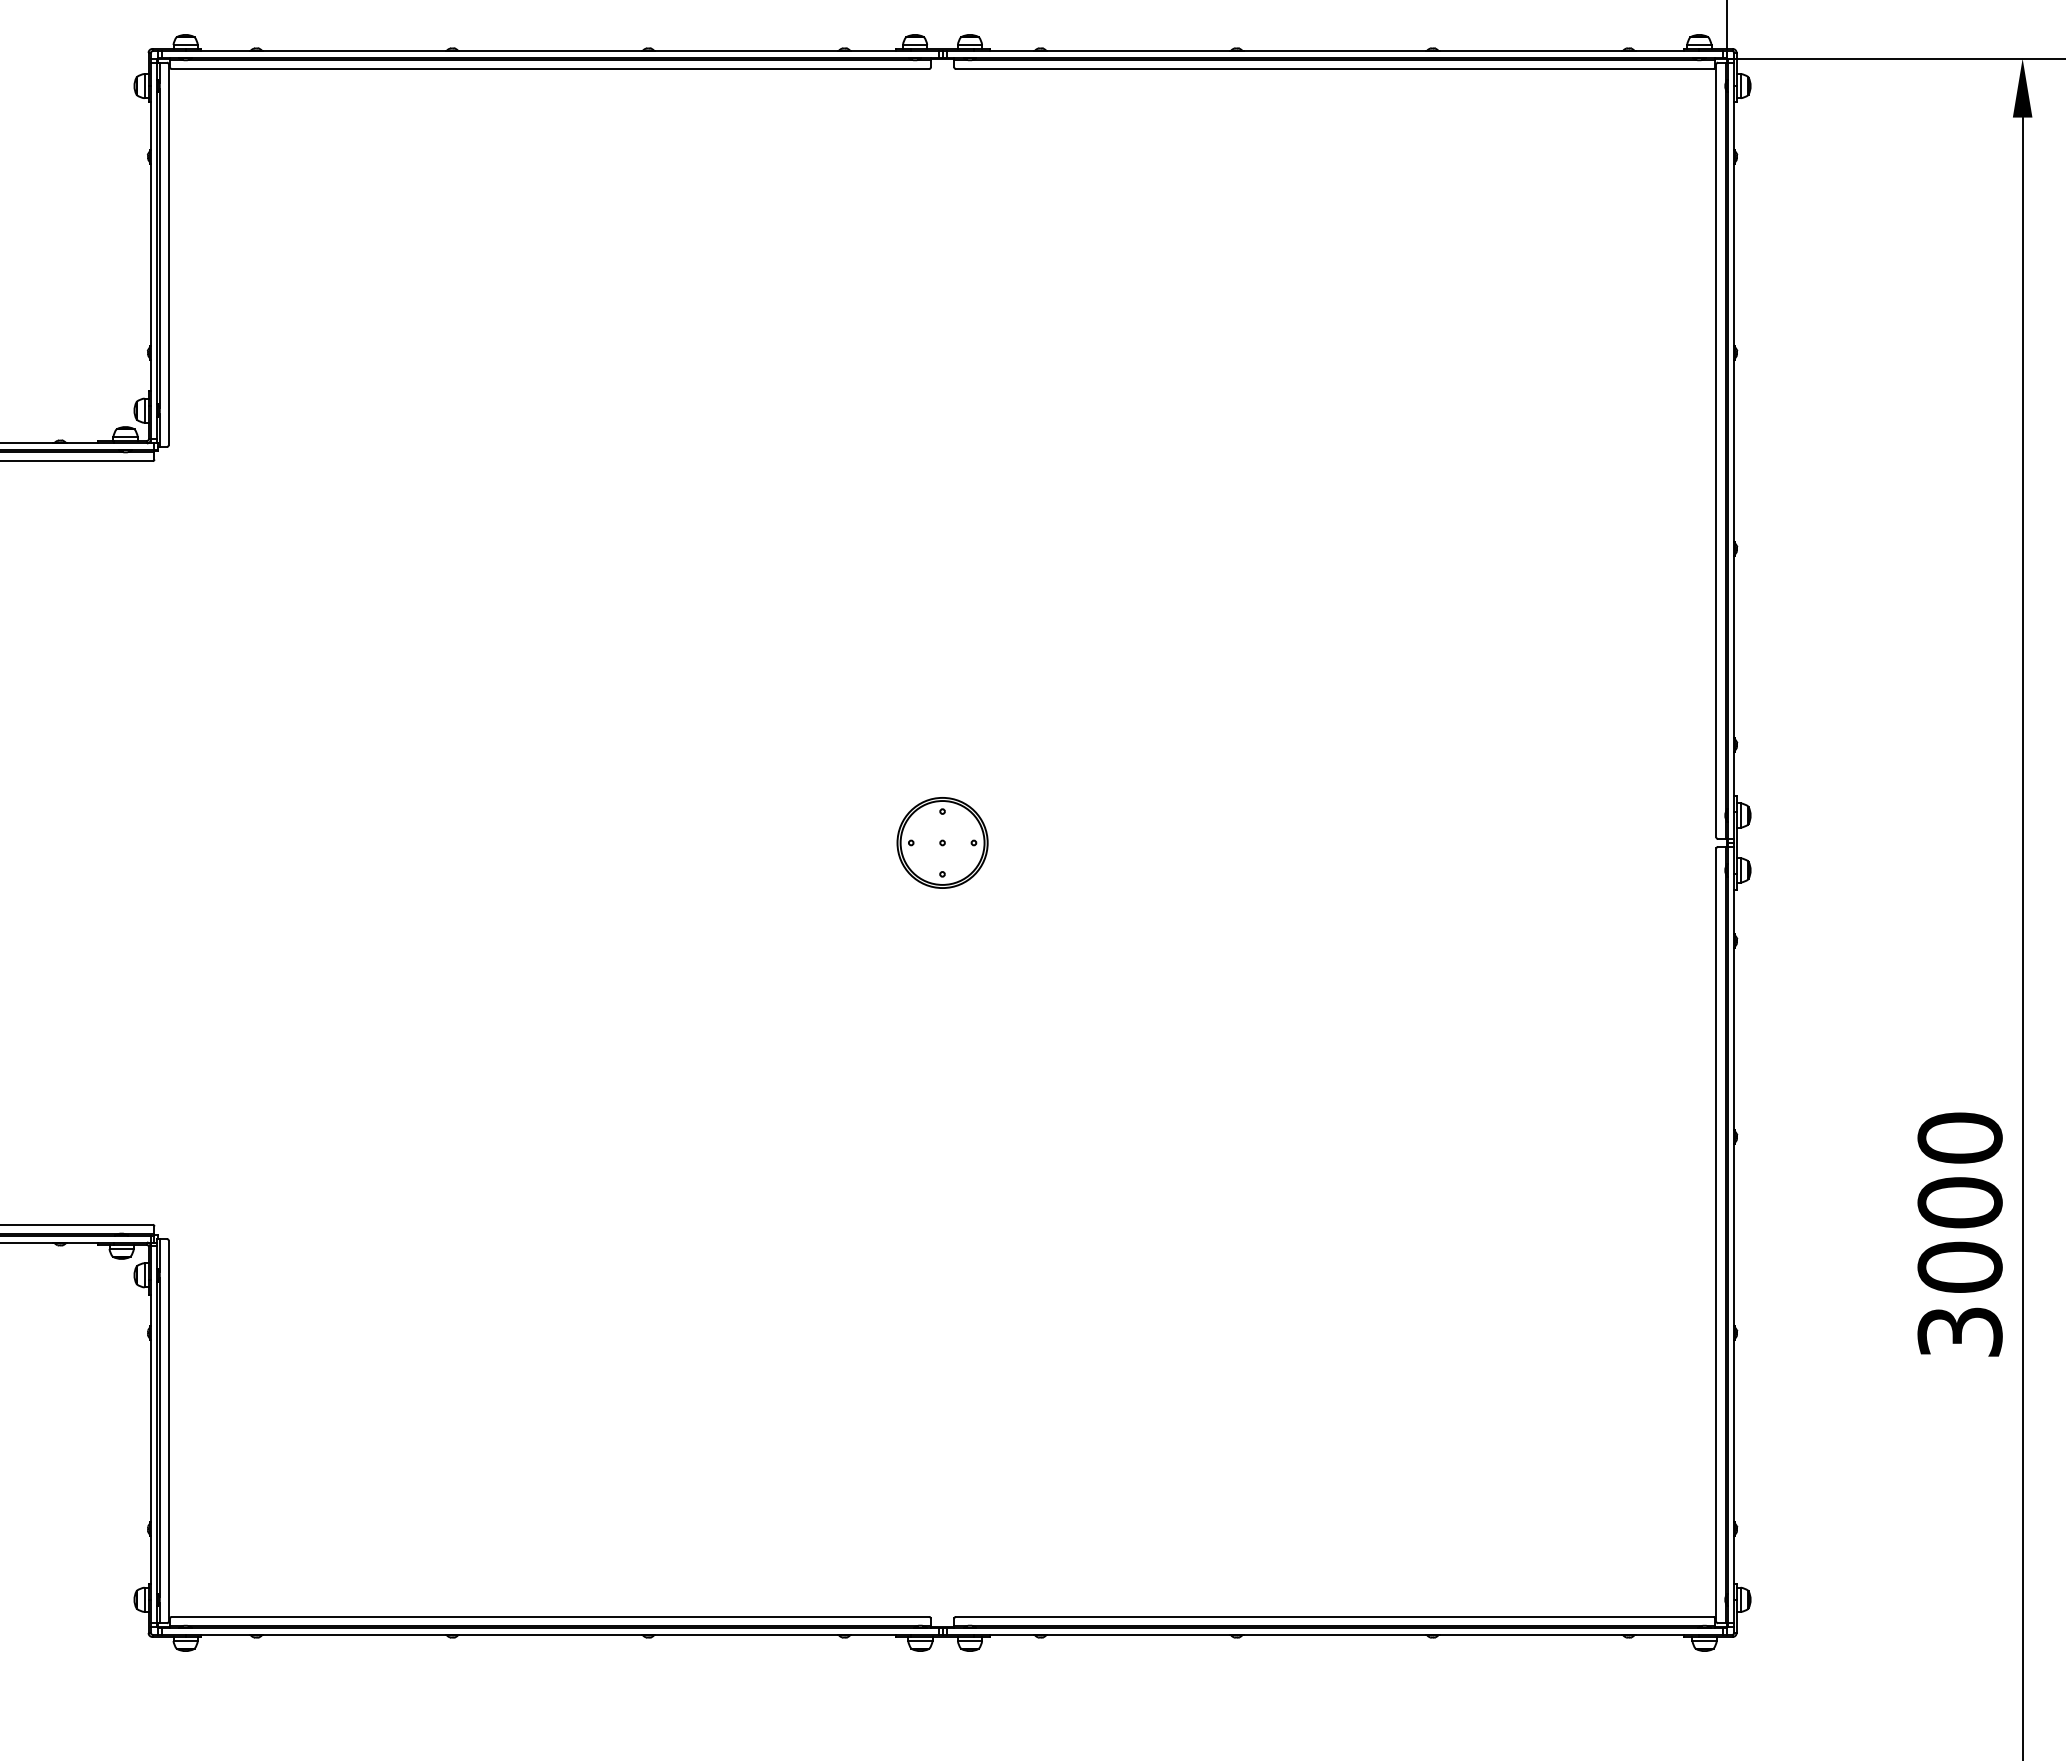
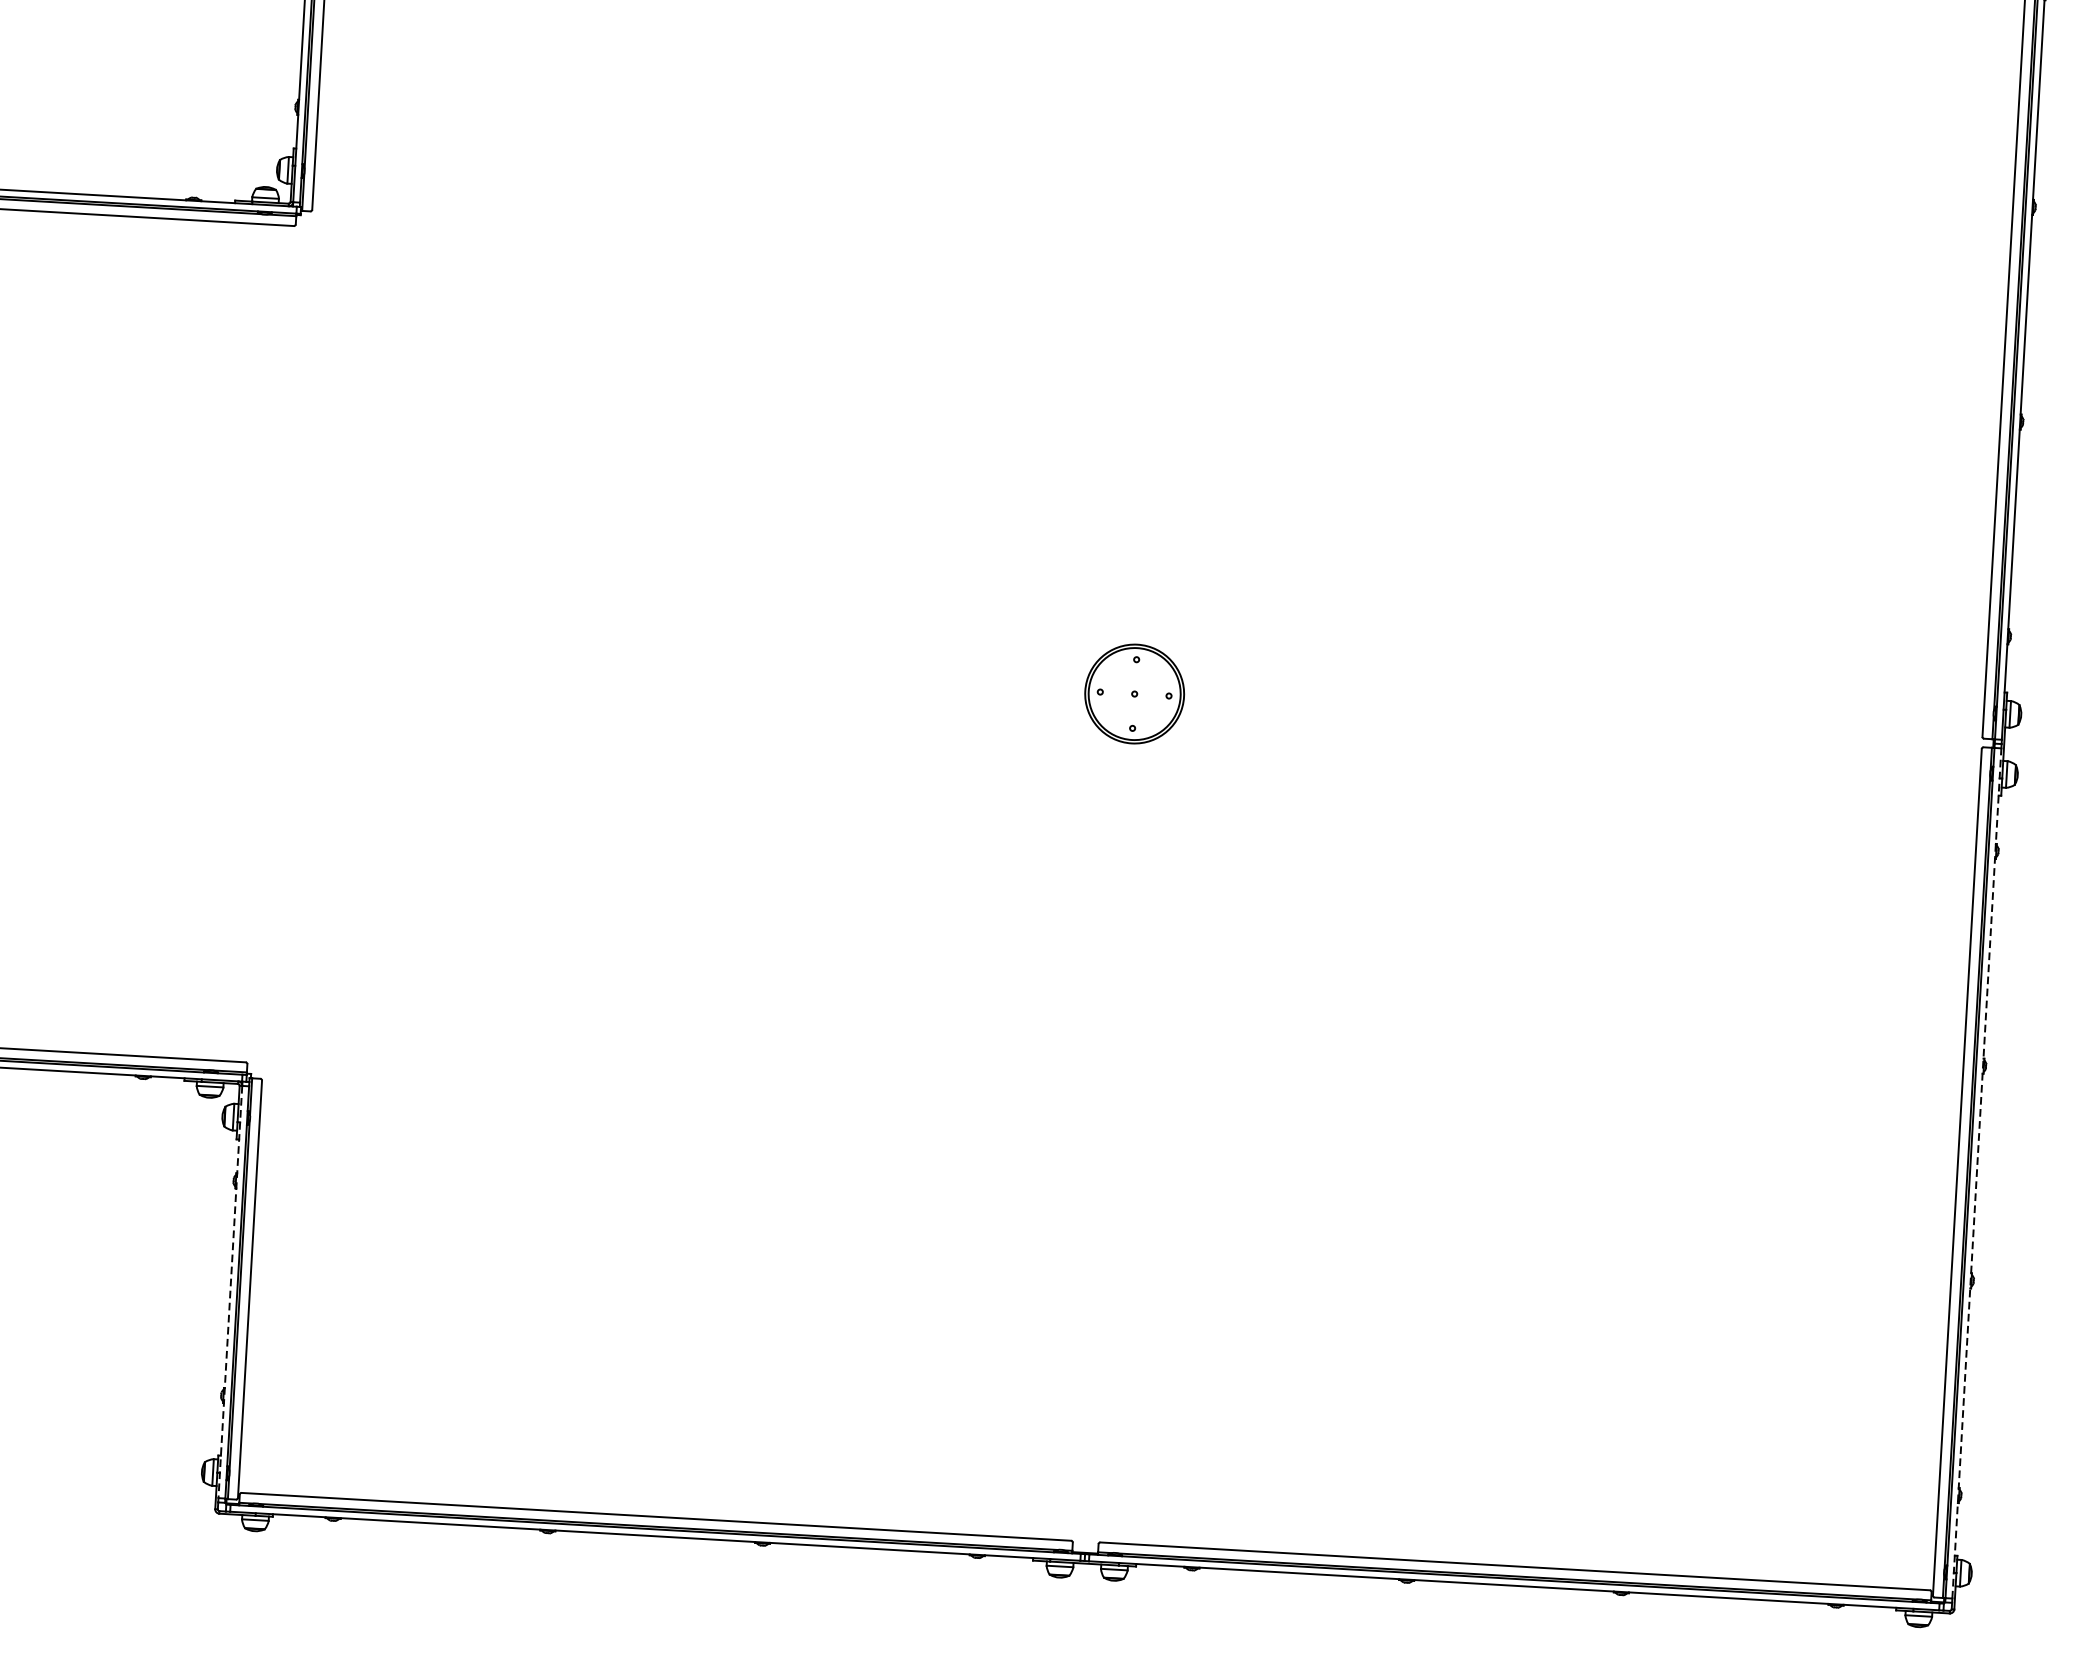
line: (1734, 1234) -> (1977, 1172), solid -> dashed
line: (150, 1435) -> (229, 1292), solid -> dashed

